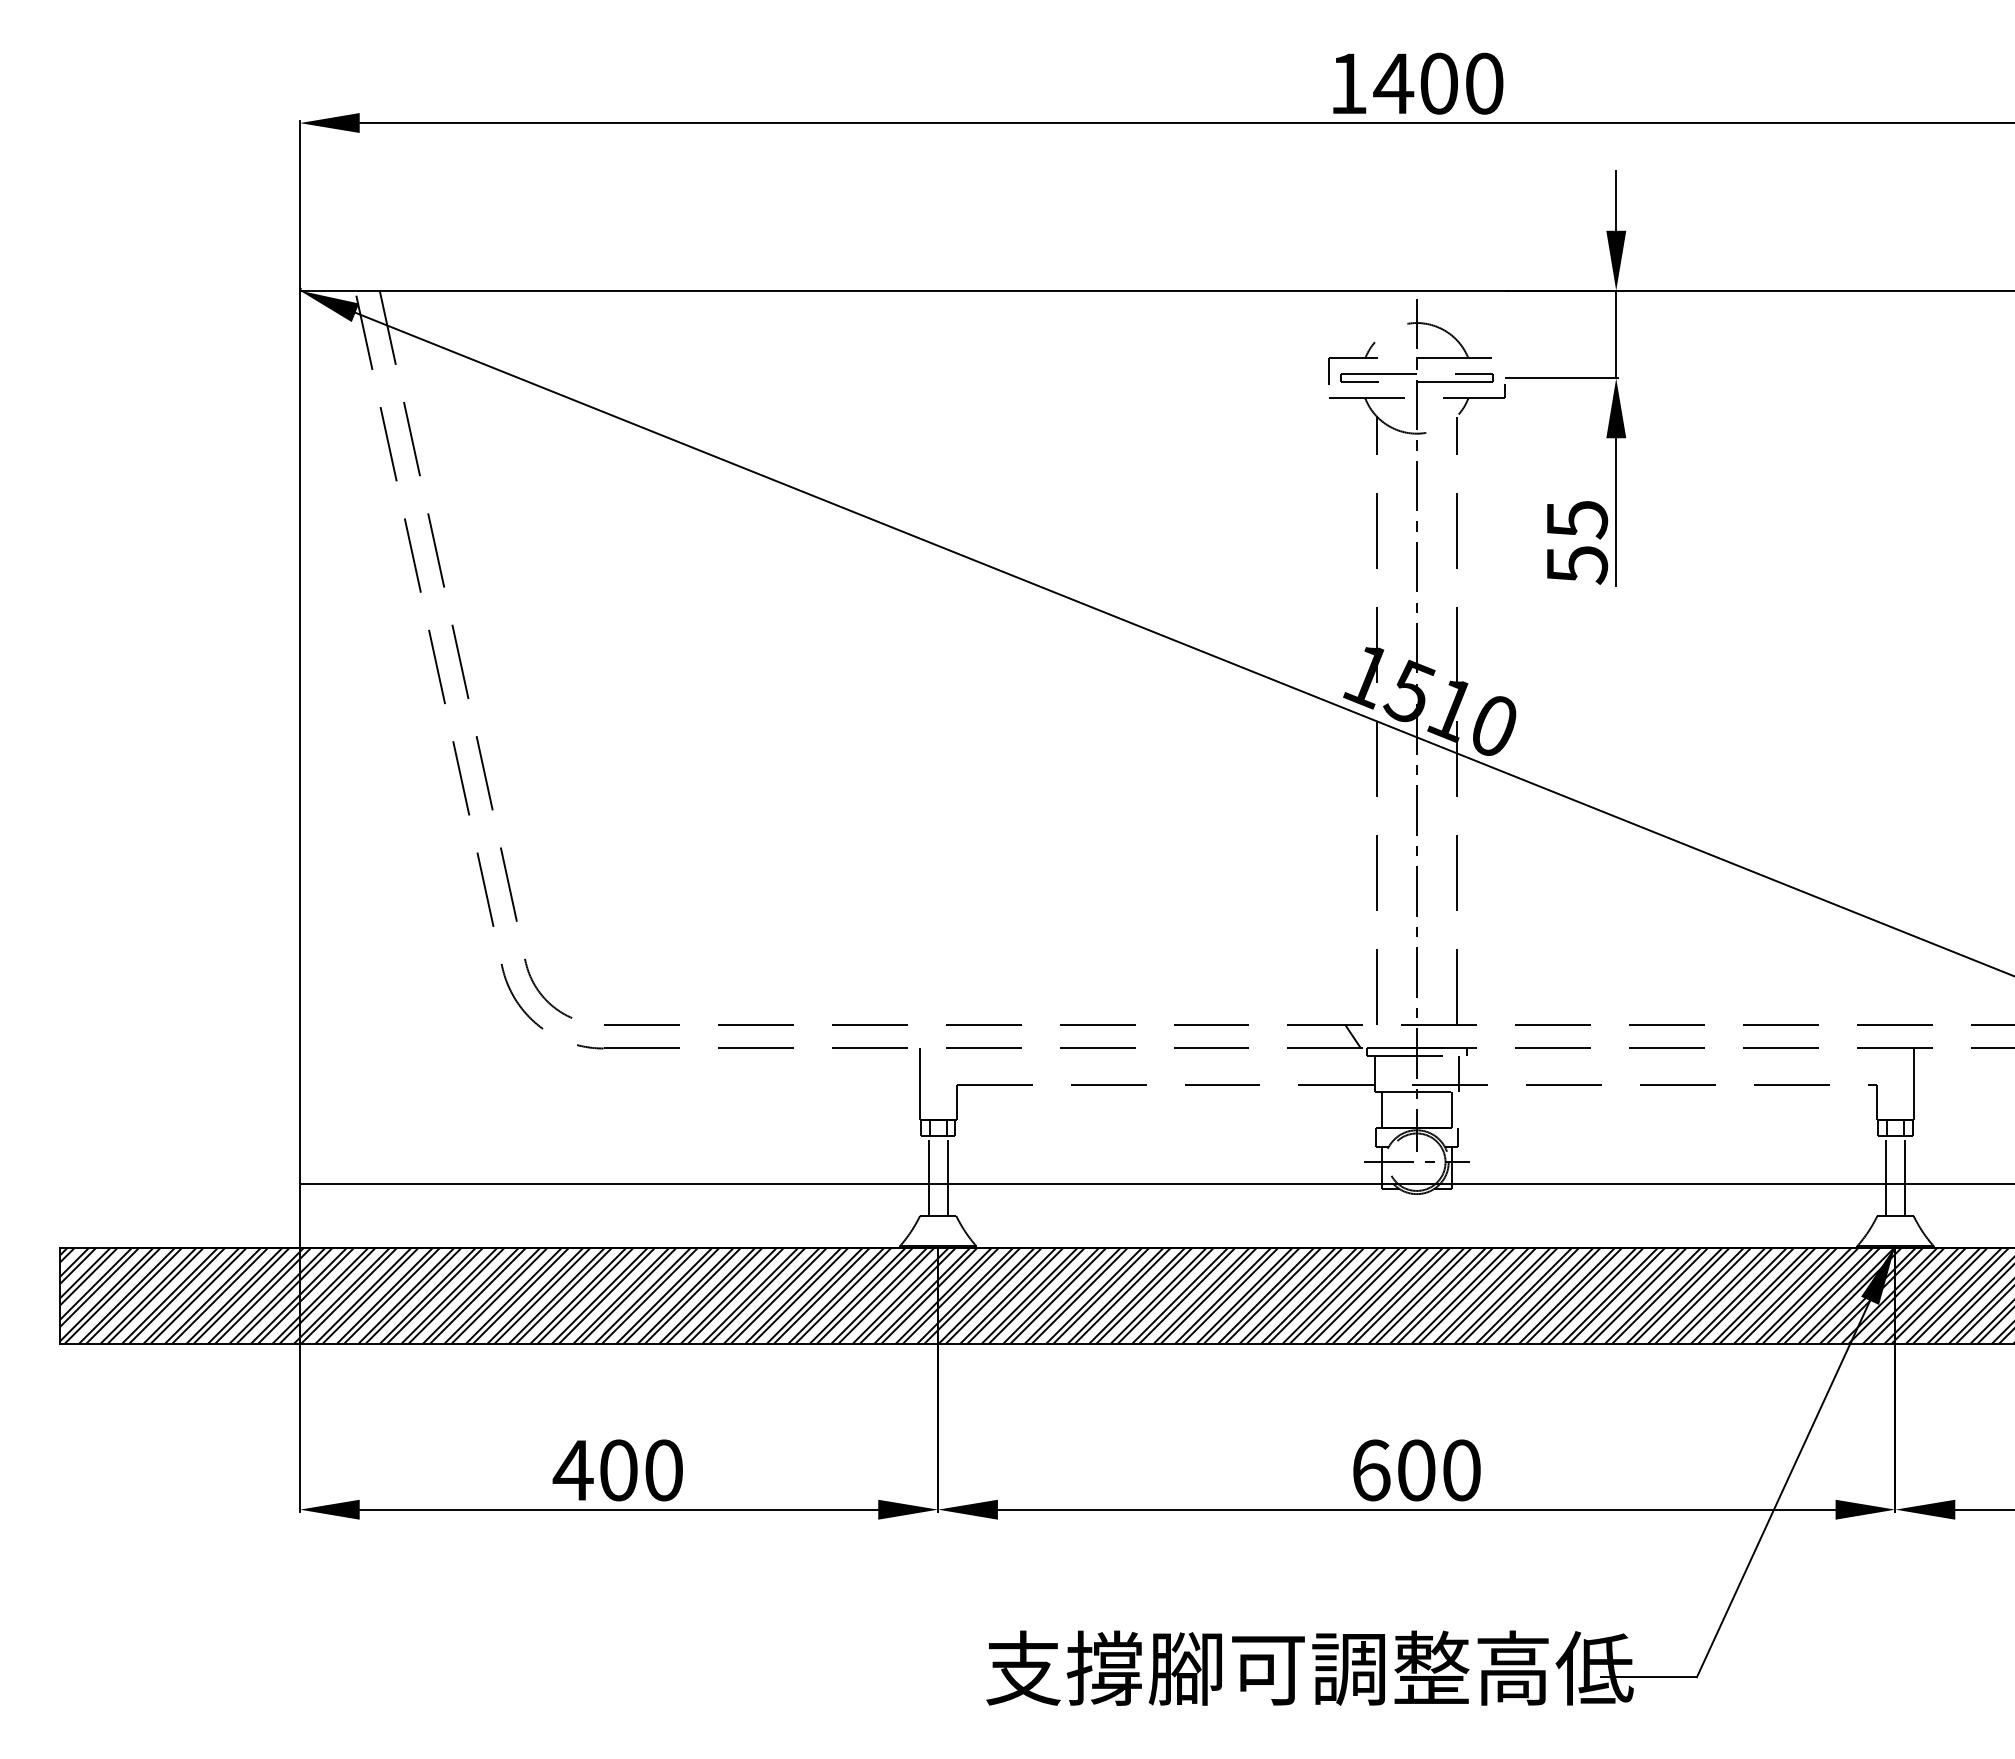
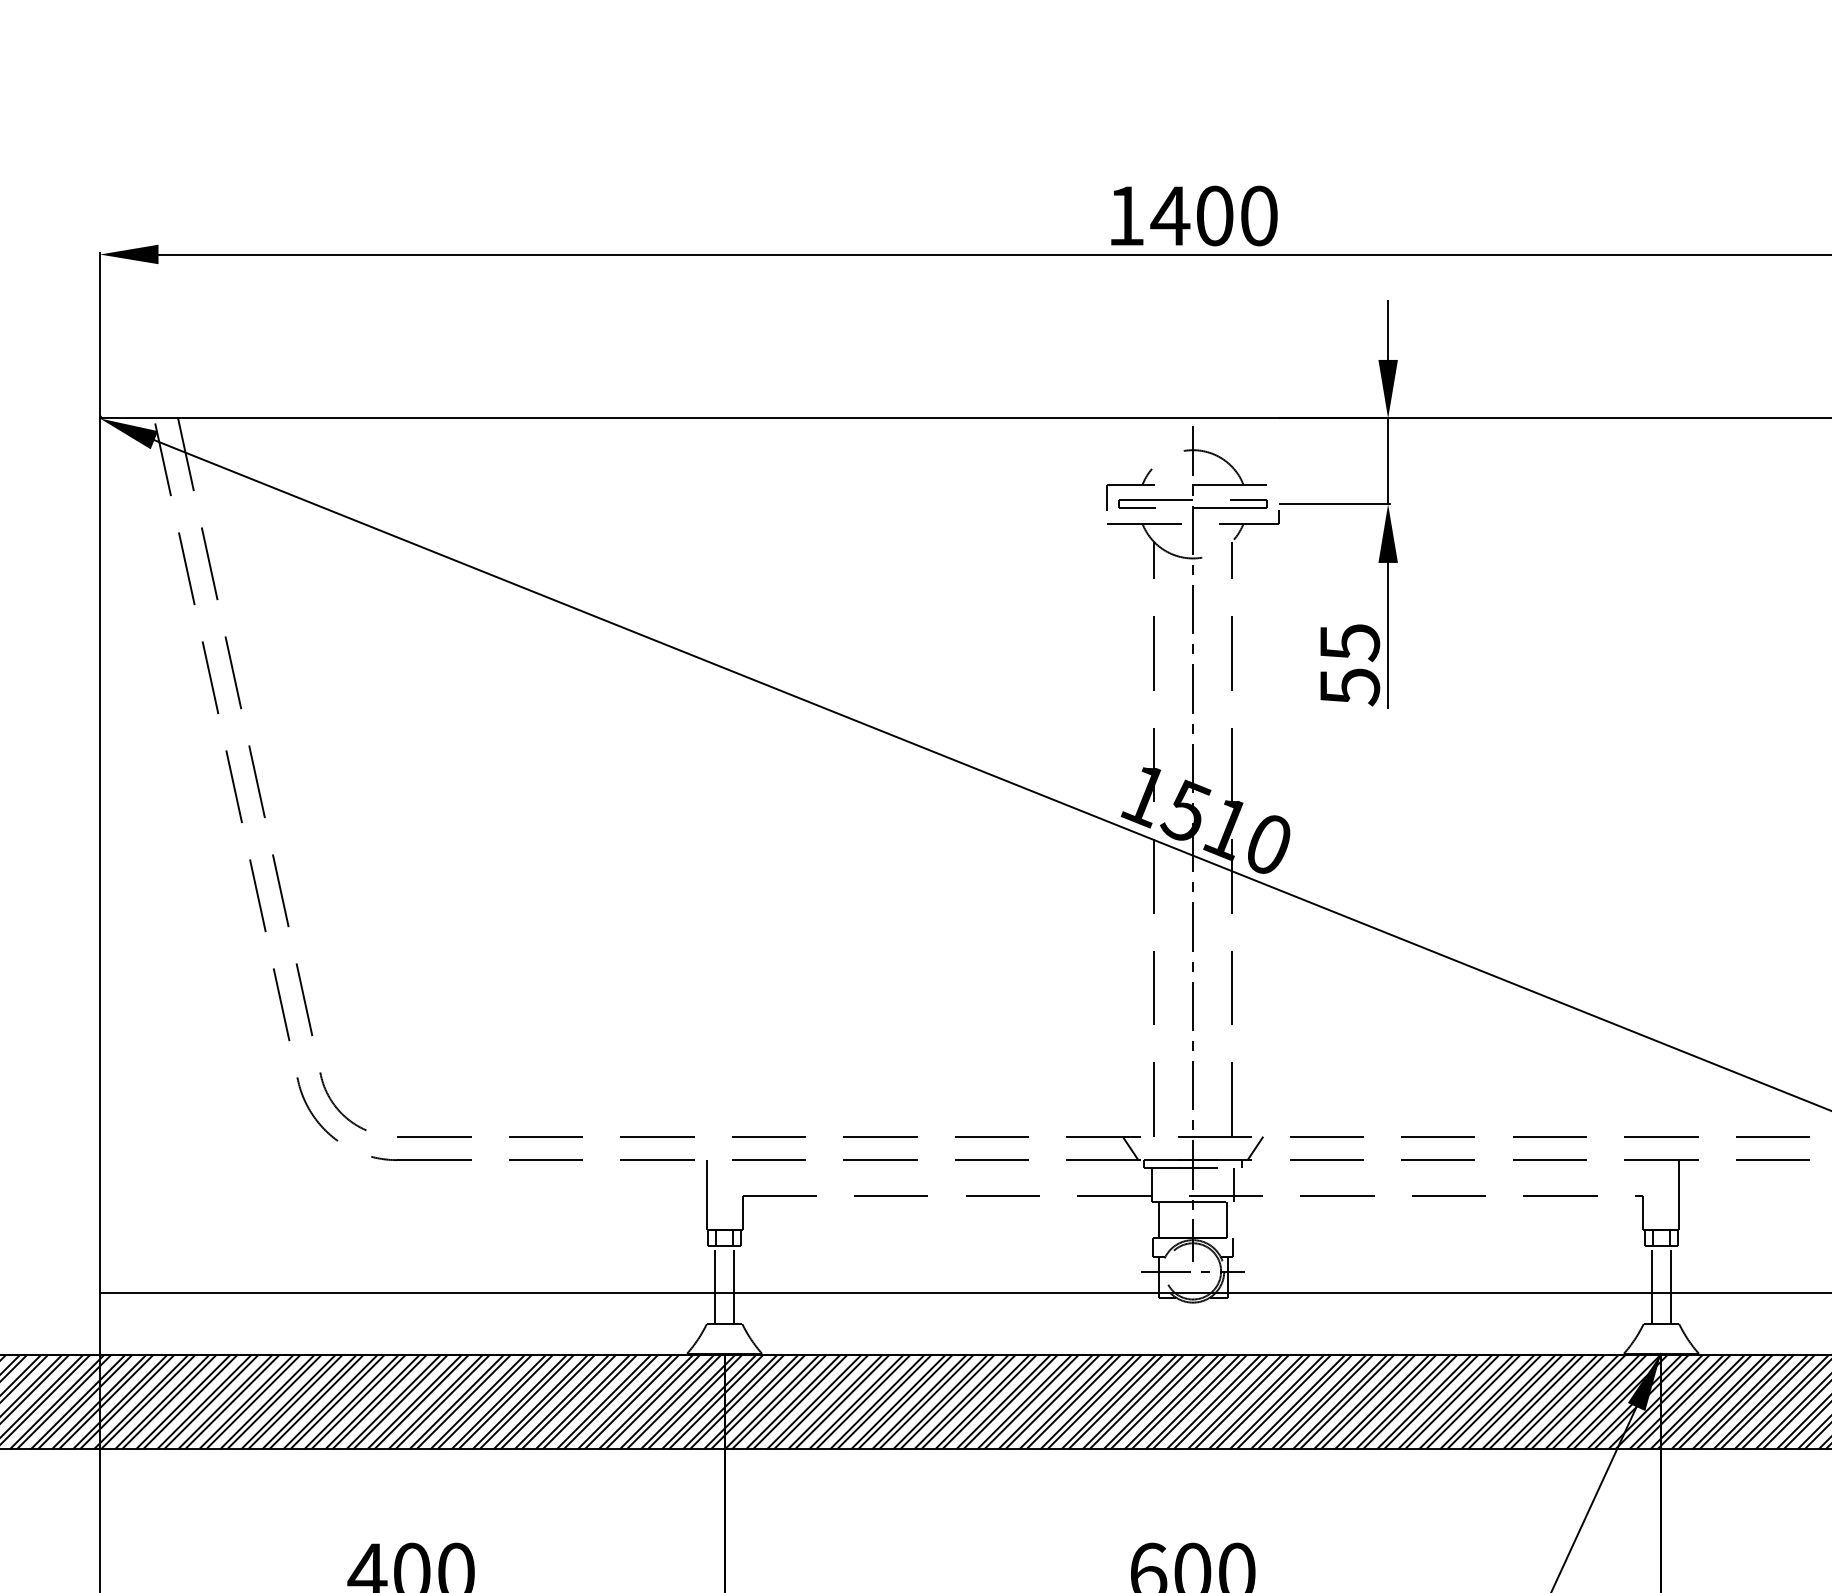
line: (1480, 1036) -> (1255, 1148), added

